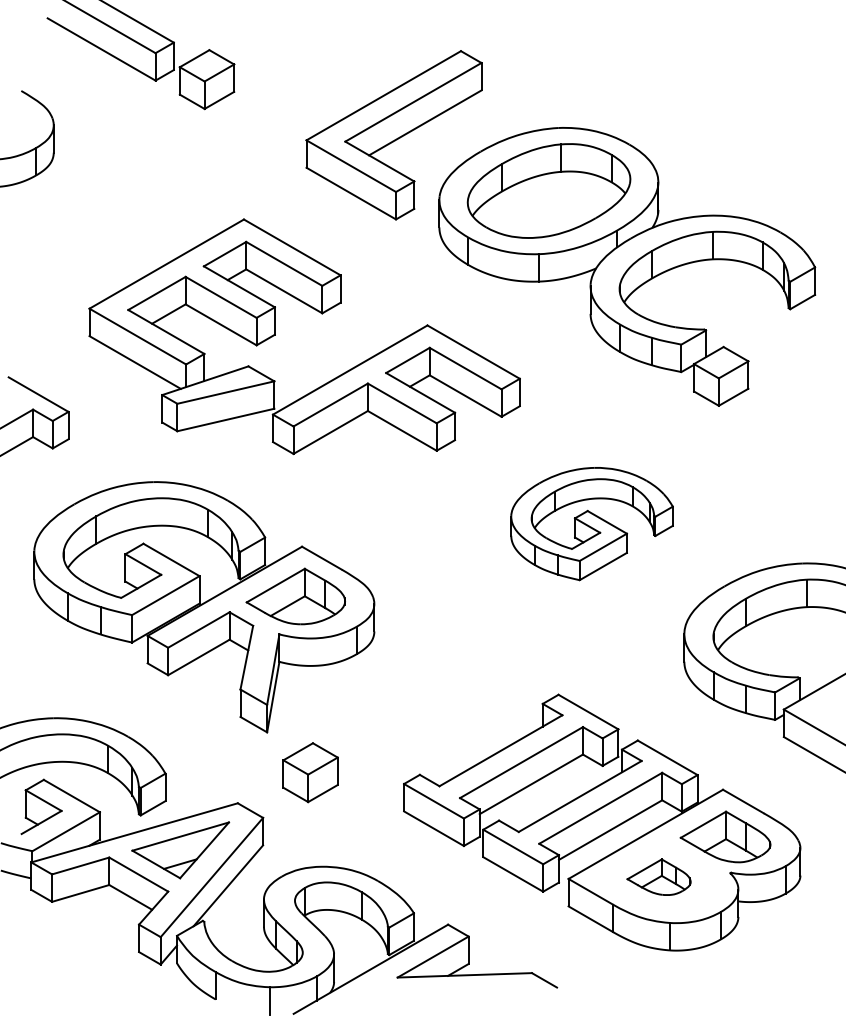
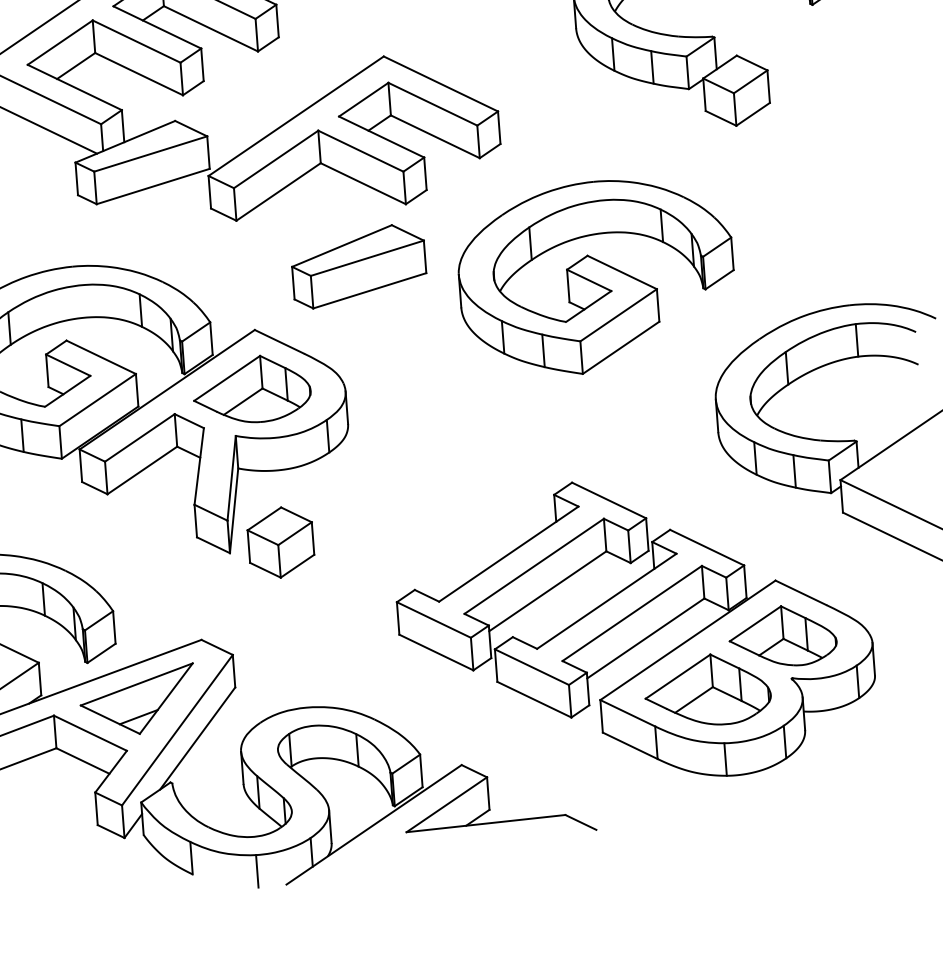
part: (393, 499) -> (359, 265), added
part: (591, 523) -> (595, 276), size x1.43
part: (310, 772) -> (280, 542), moved
part: (658, 876) -> (706, 689), size x1.67

